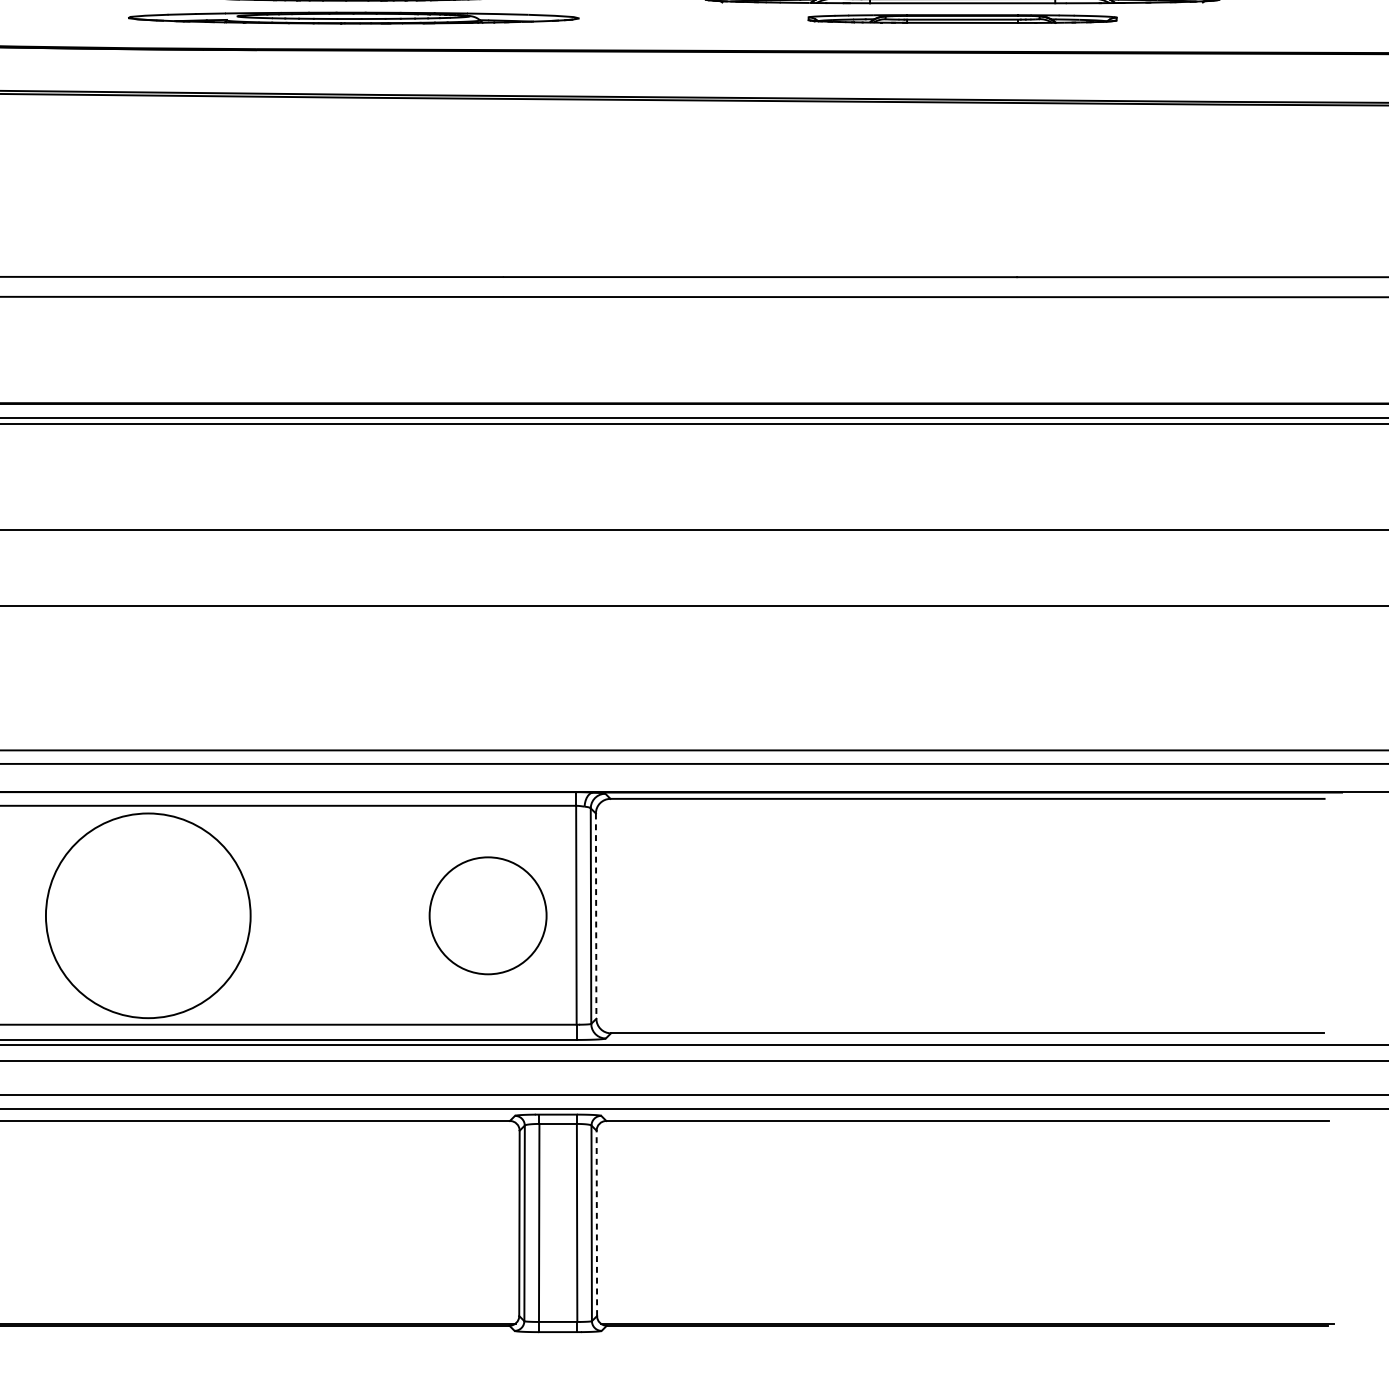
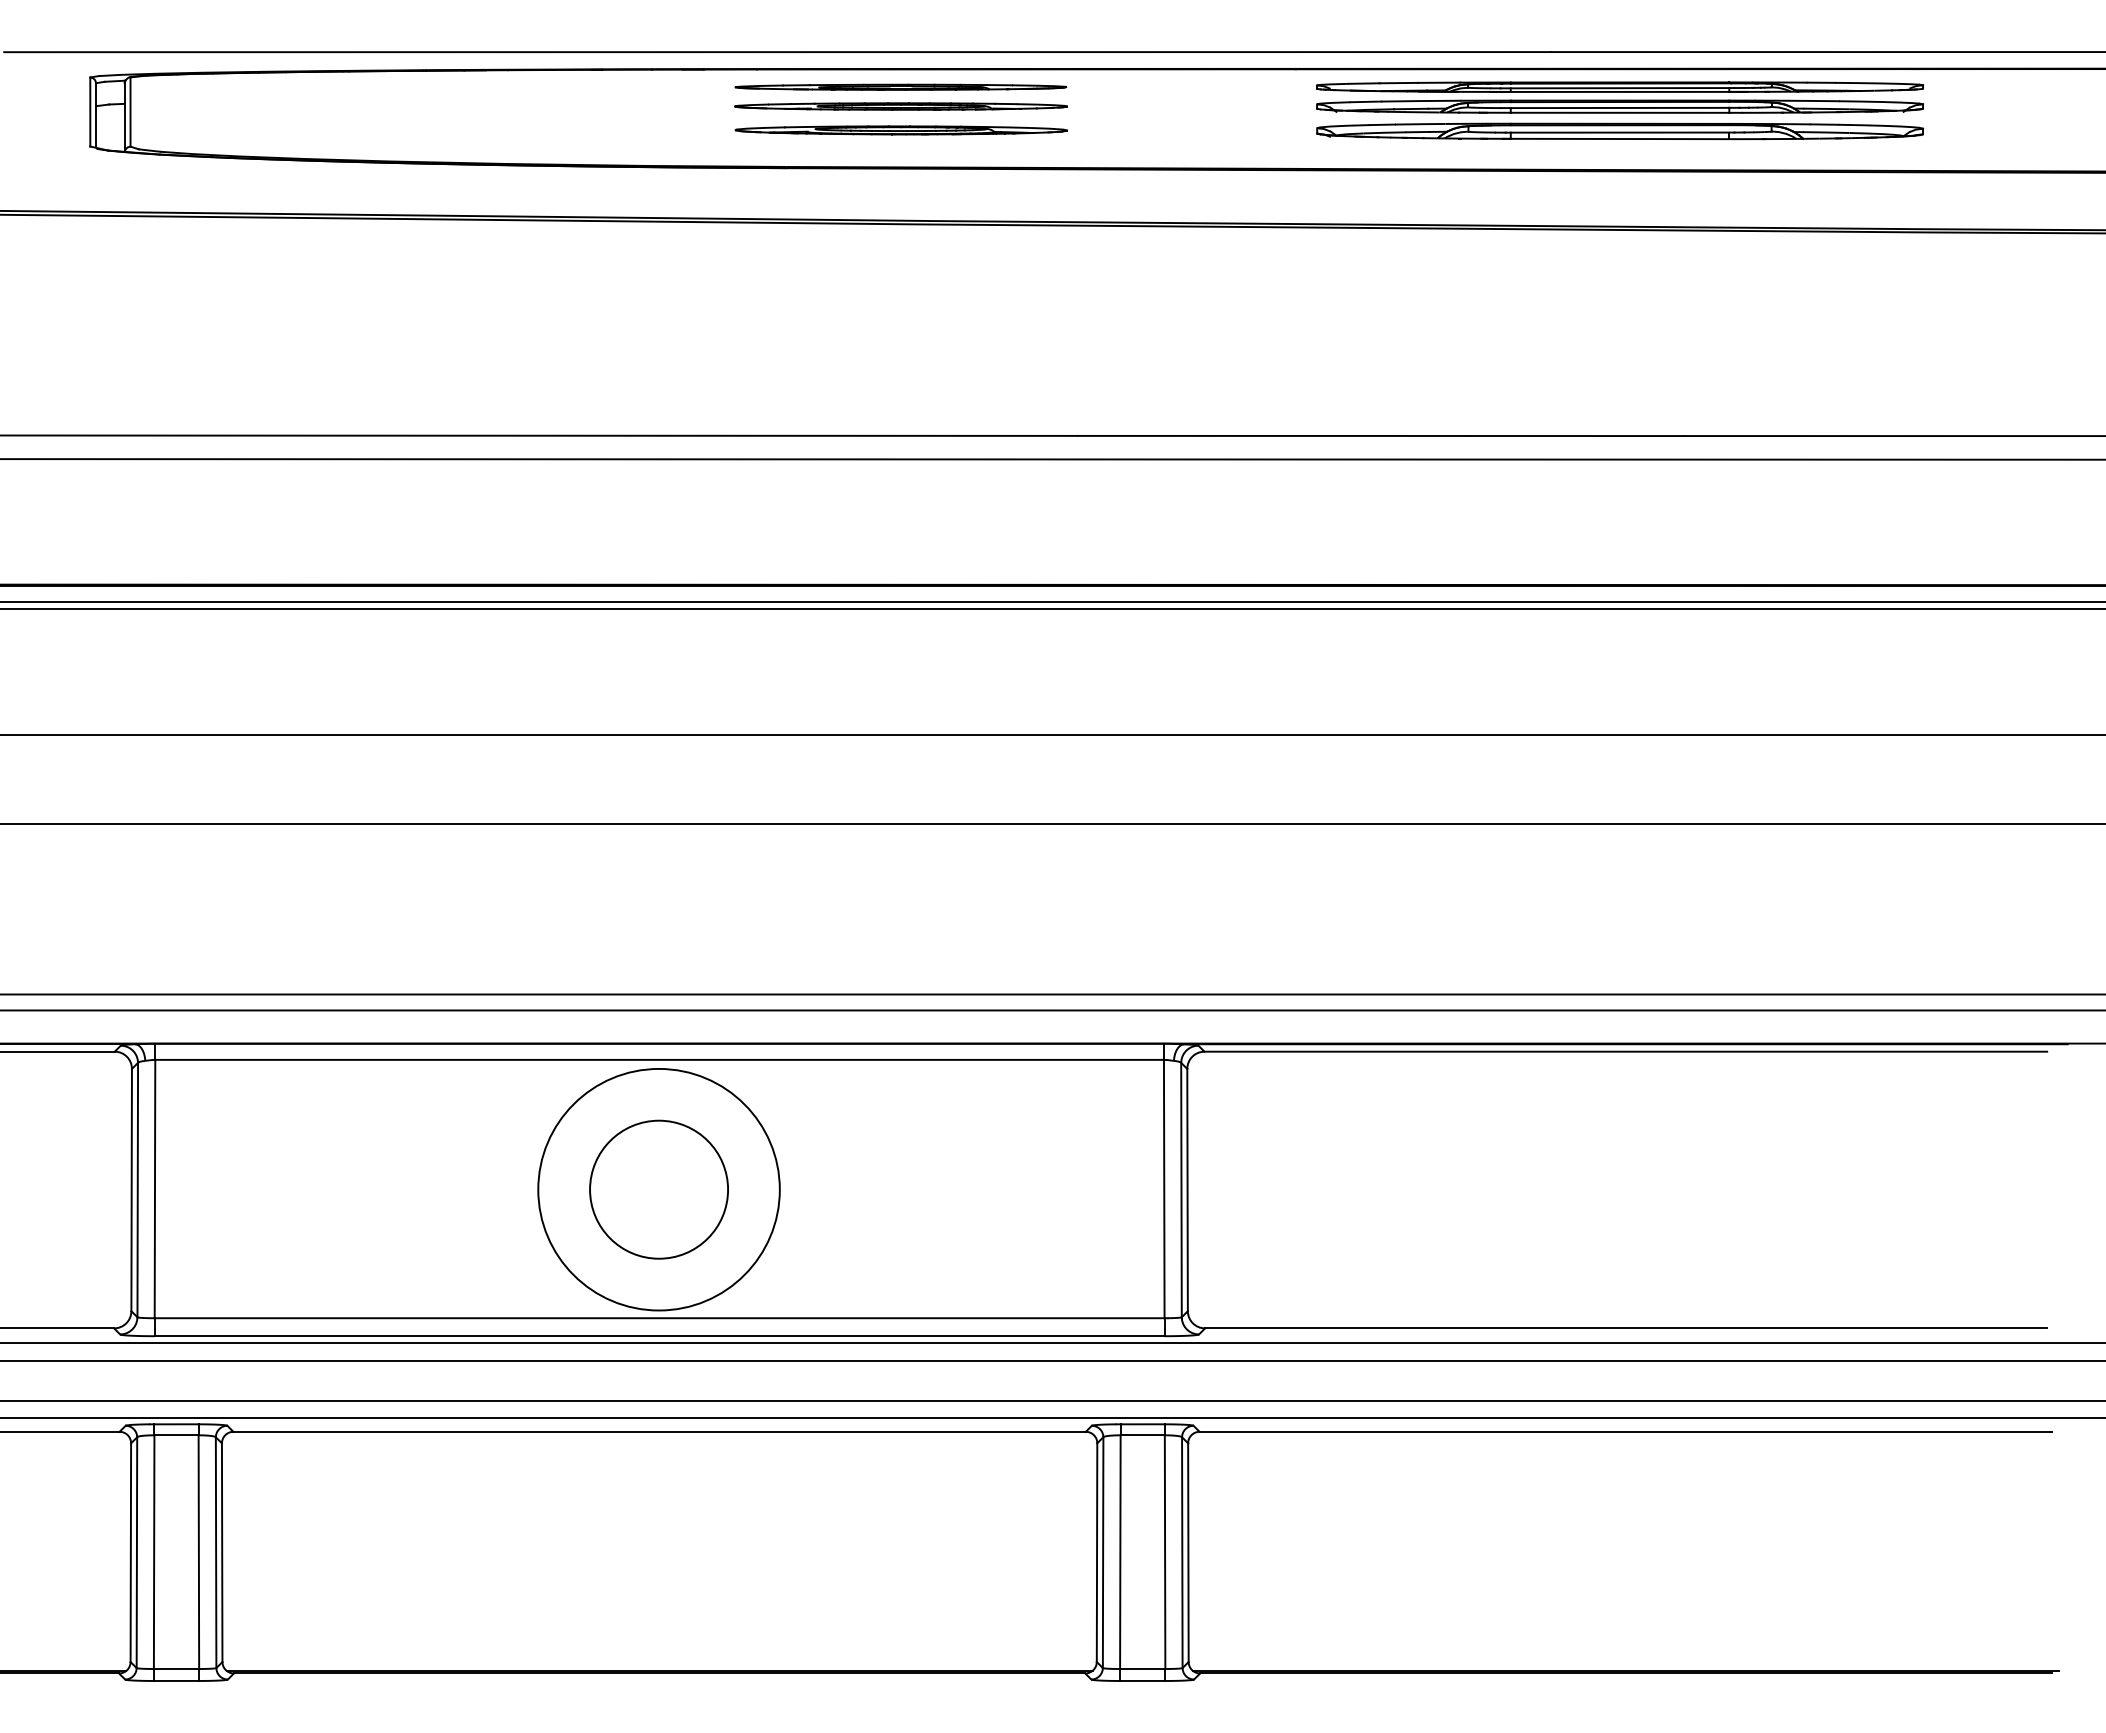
part: (352, 18) -> (900, 130), size x0.62
part: (962, 19) -> (1619, 131), size x1.67
circle: (487, 915) -> (658, 1189), moved
line: (596, 916) -> (1187, 1190), dashed -> solid
line: (596, 1223) -> (1188, 1552), dashed -> solid

